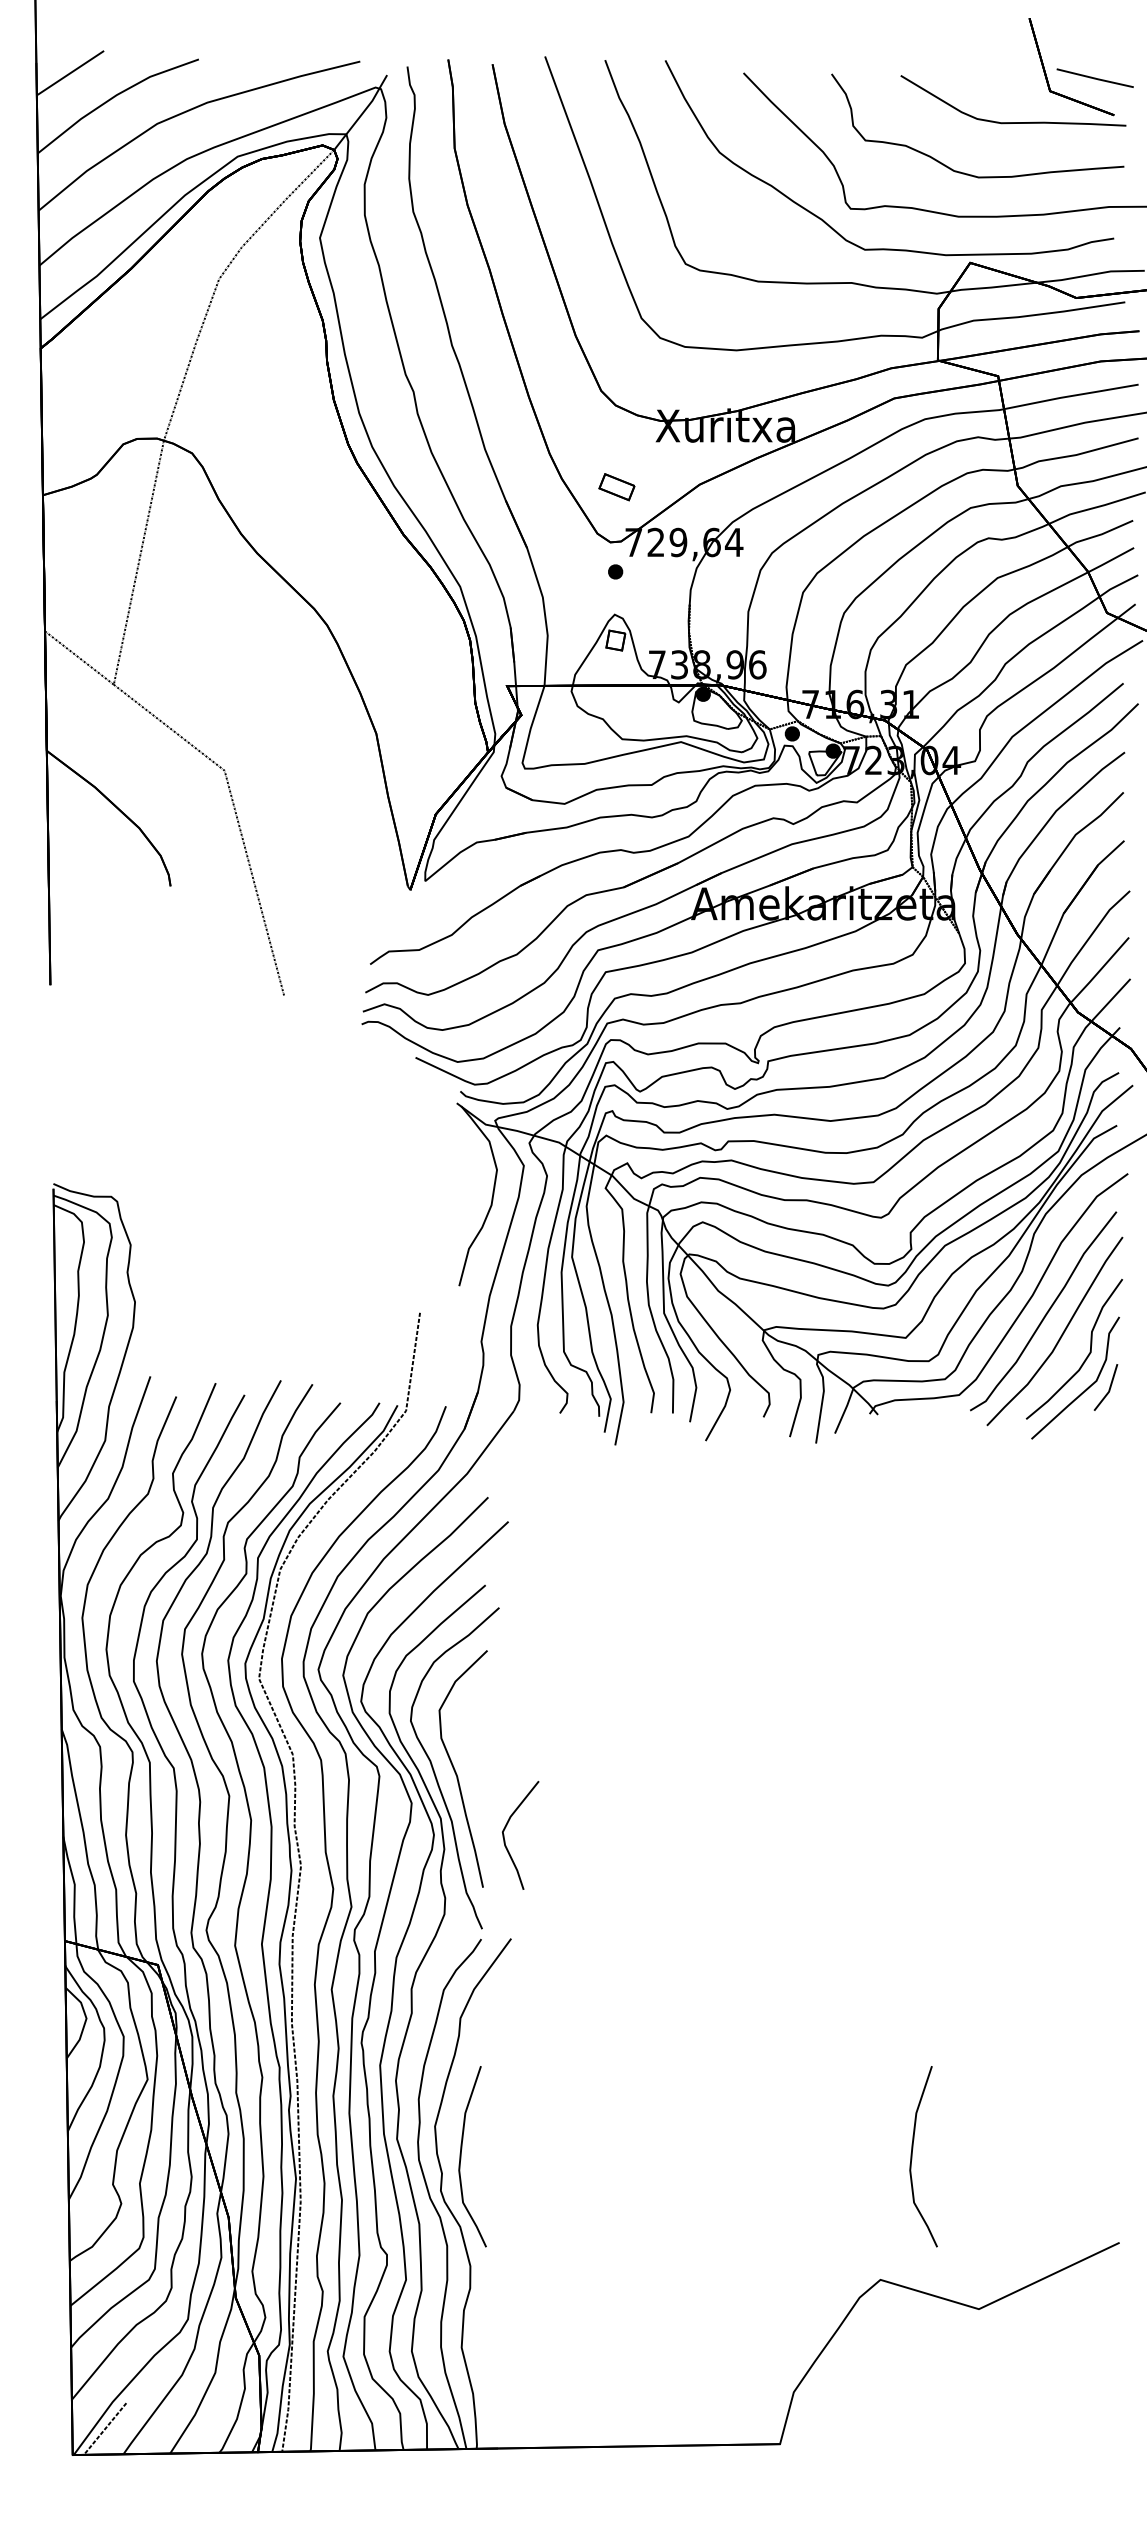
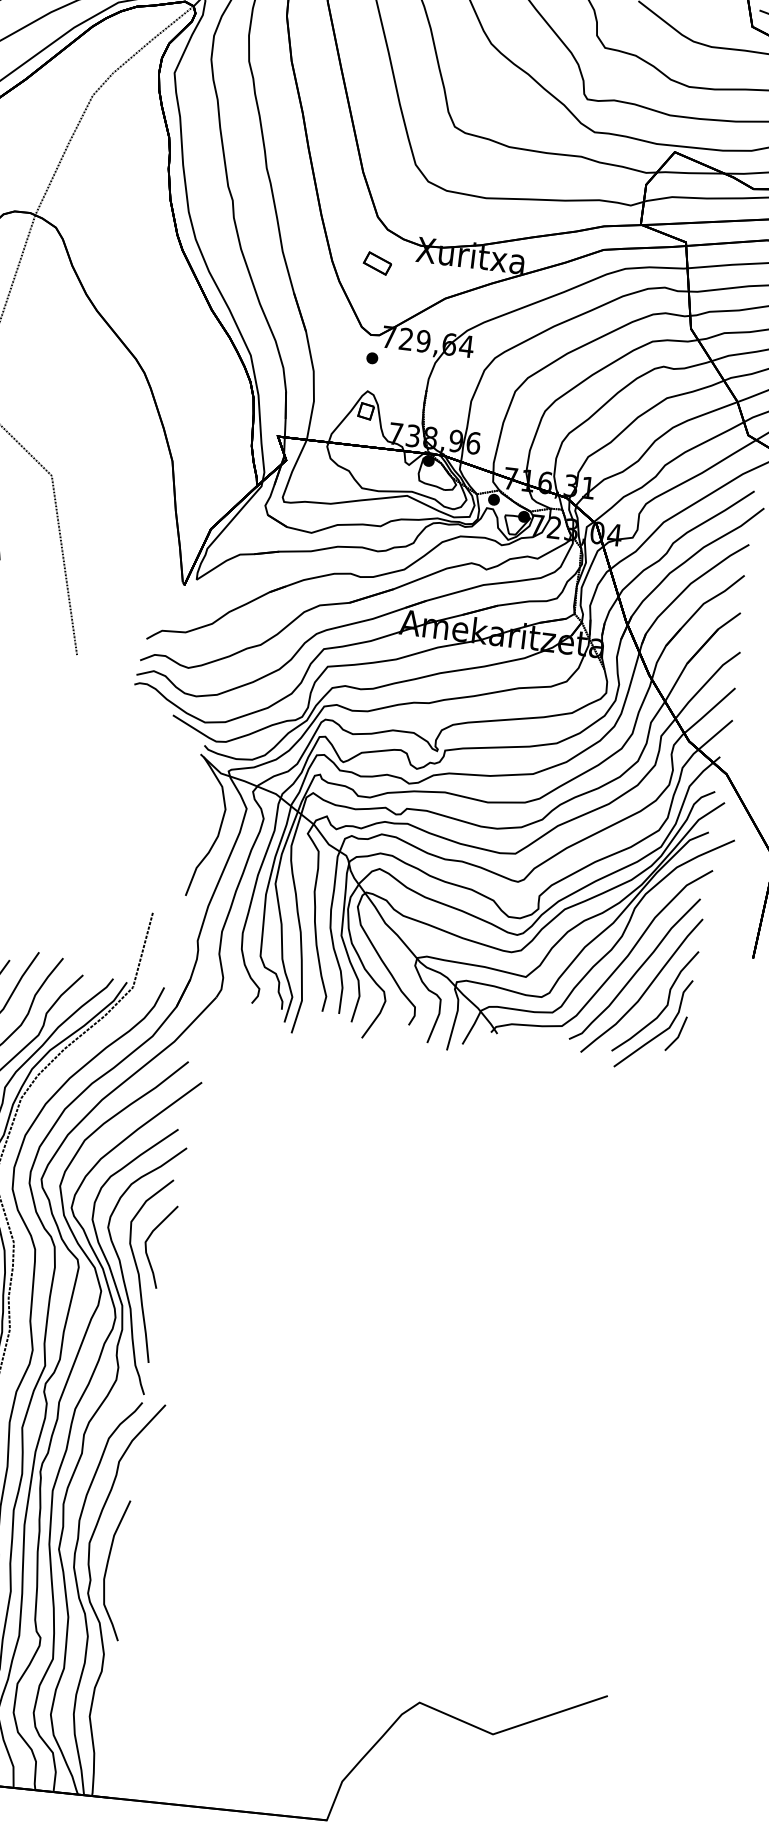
part: (616, 487) -> (377, 263), moved
curve: (506, 1827) -> (148, 1238), moved
curve: (912, 2156) -> (455, 1610), removed

